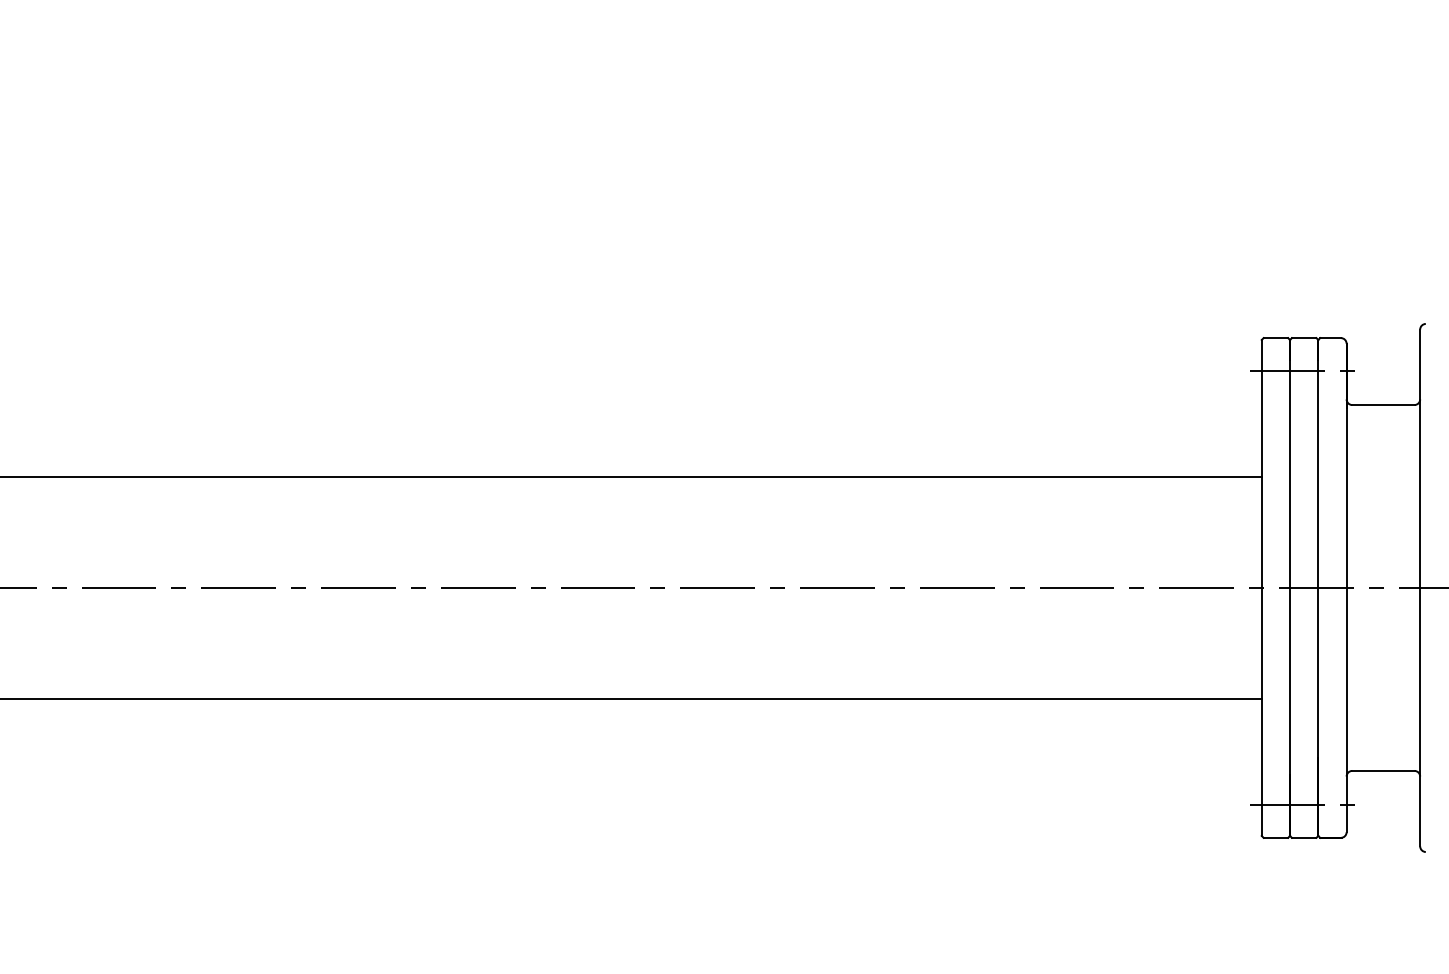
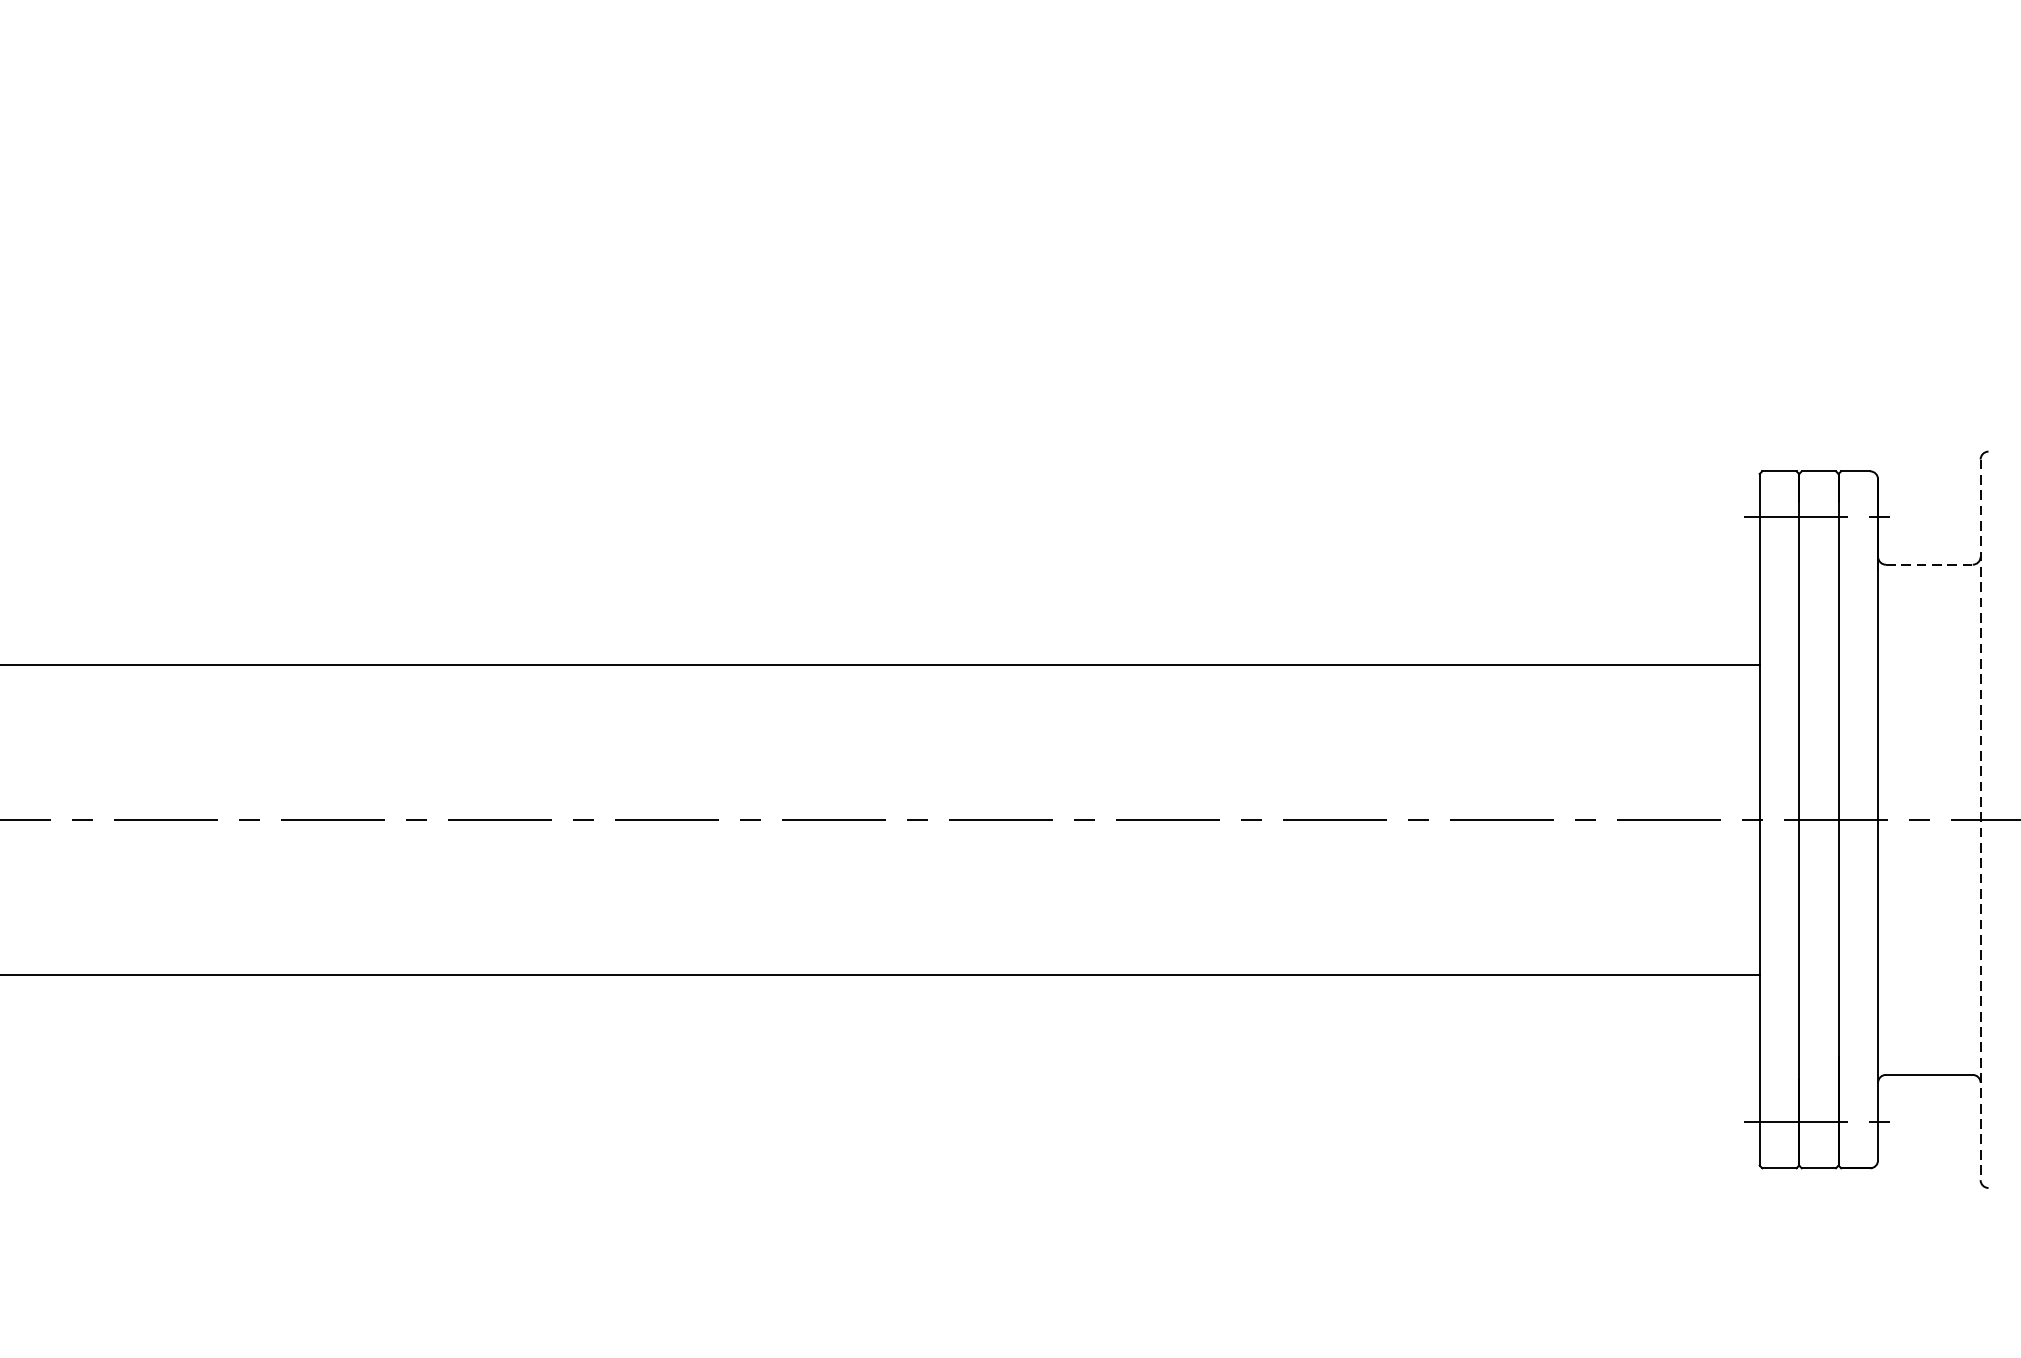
line: (1383, 405) -> (1929, 565), solid -> dashed
line: (1420, 588) -> (1981, 820), solid -> dashed

